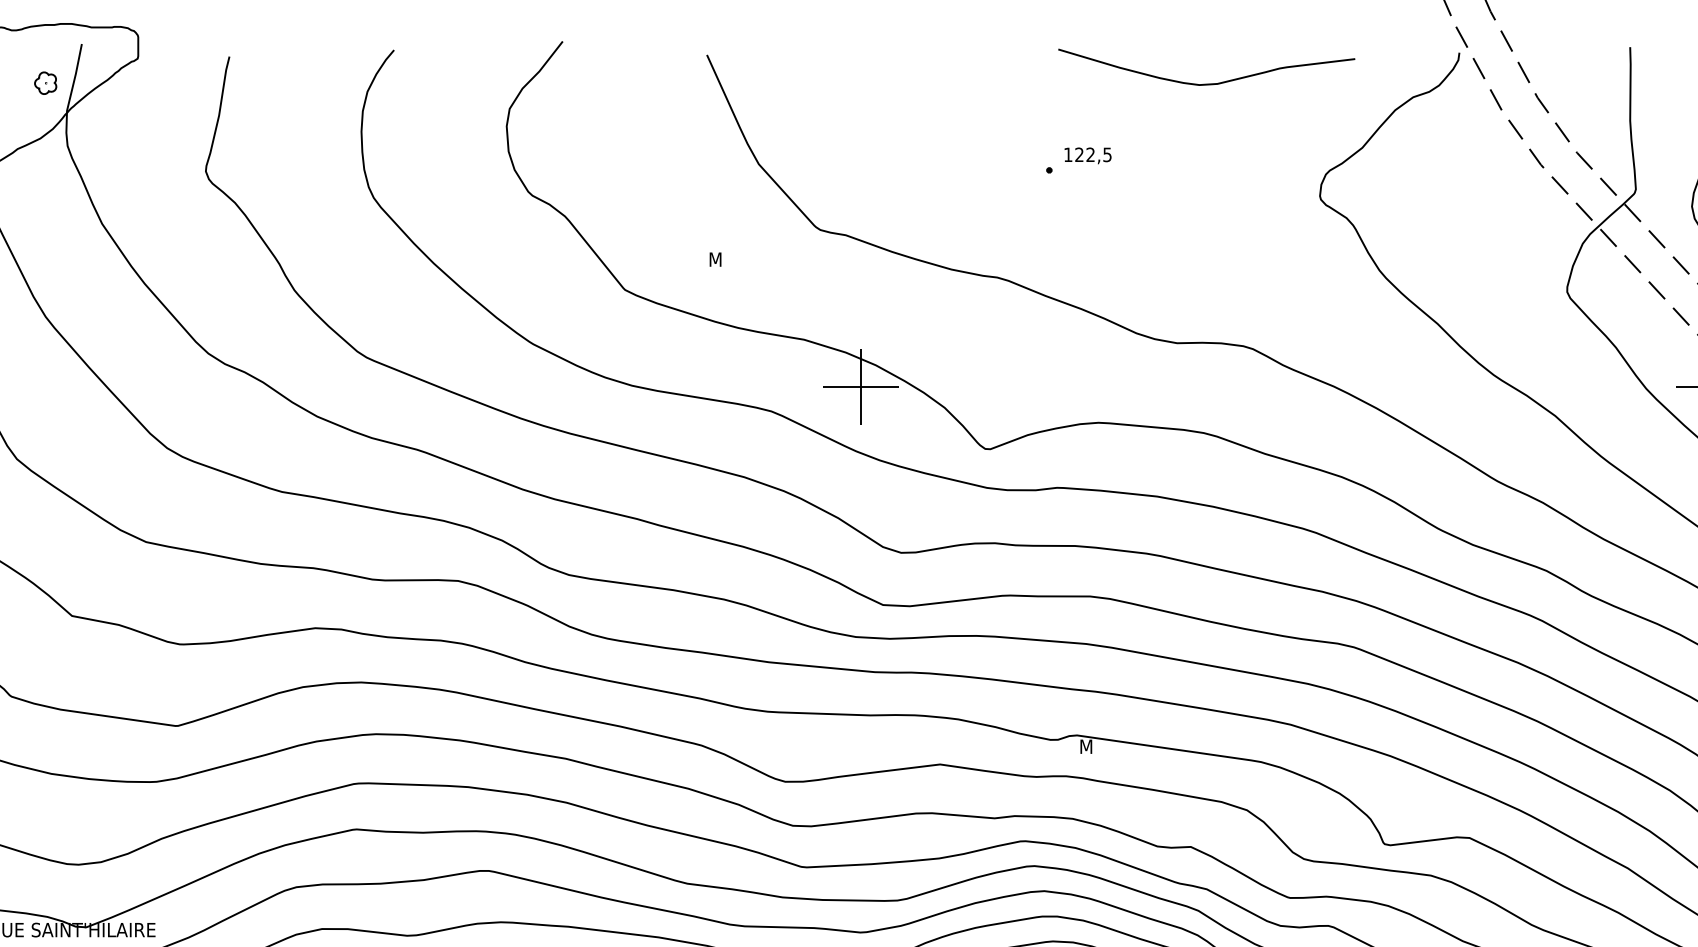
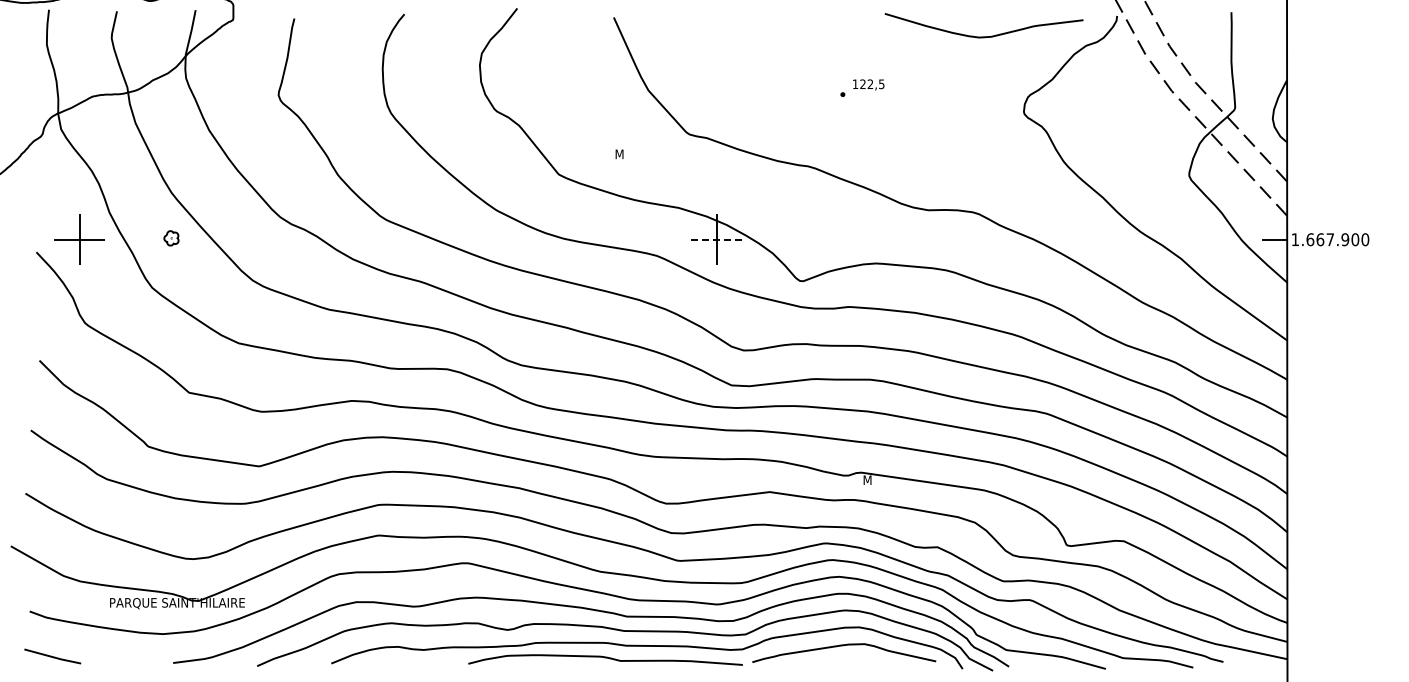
part: (45, 83) -> (171, 238), moved
curve: (1205, 83) -> (983, 36), moved
line: (860, 386) -> (716, 239), solid -> dashed

